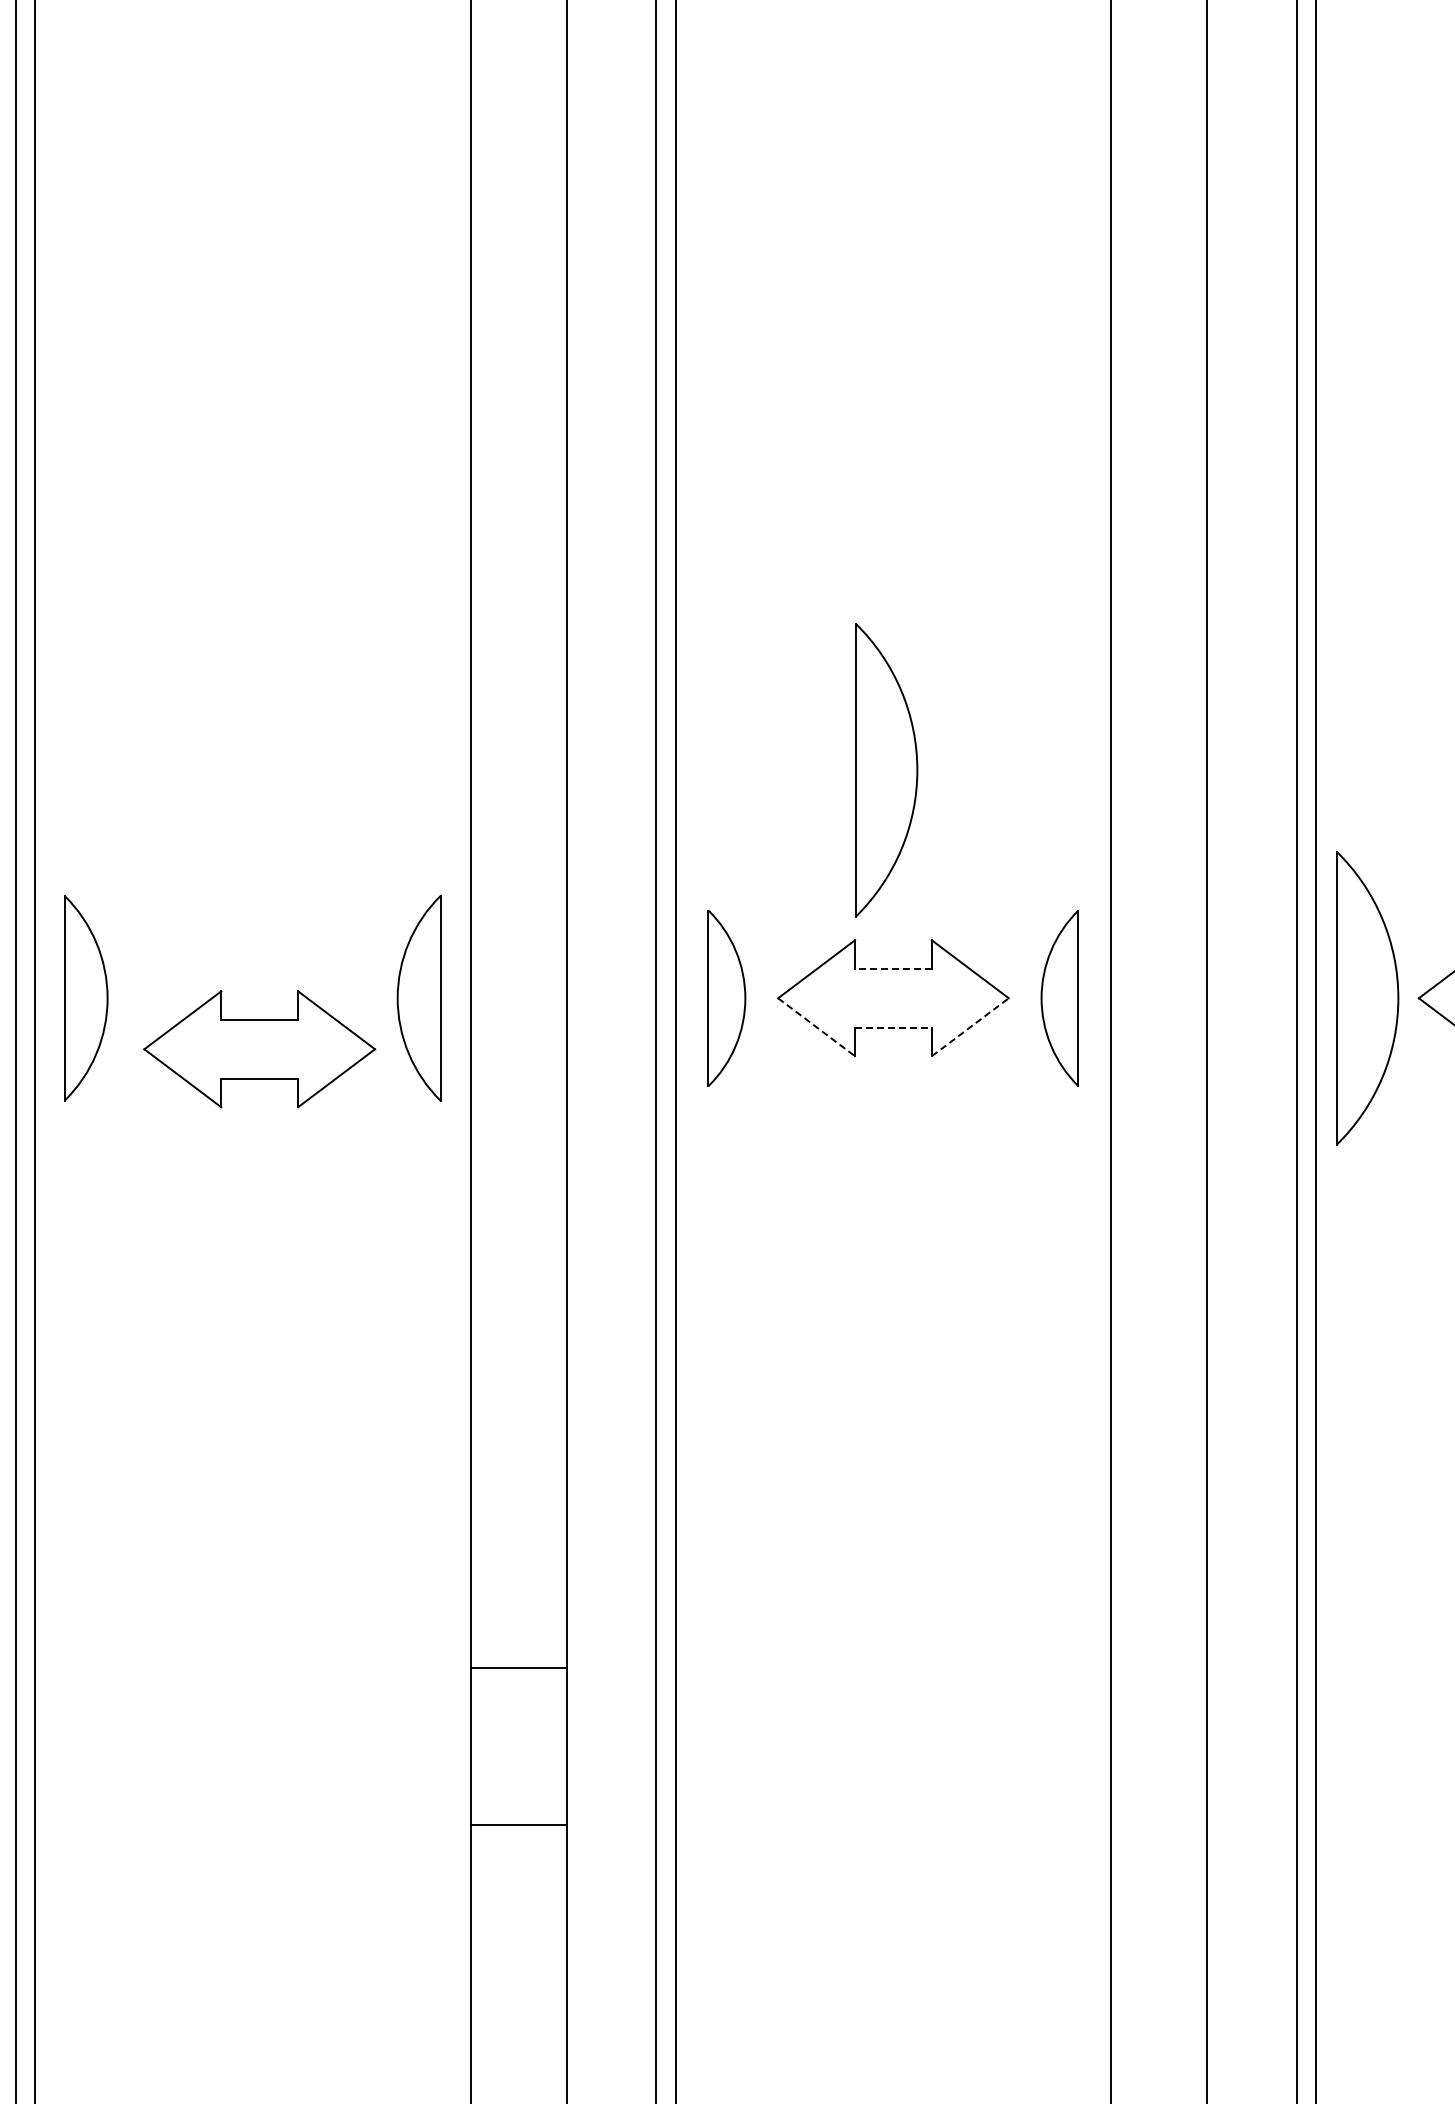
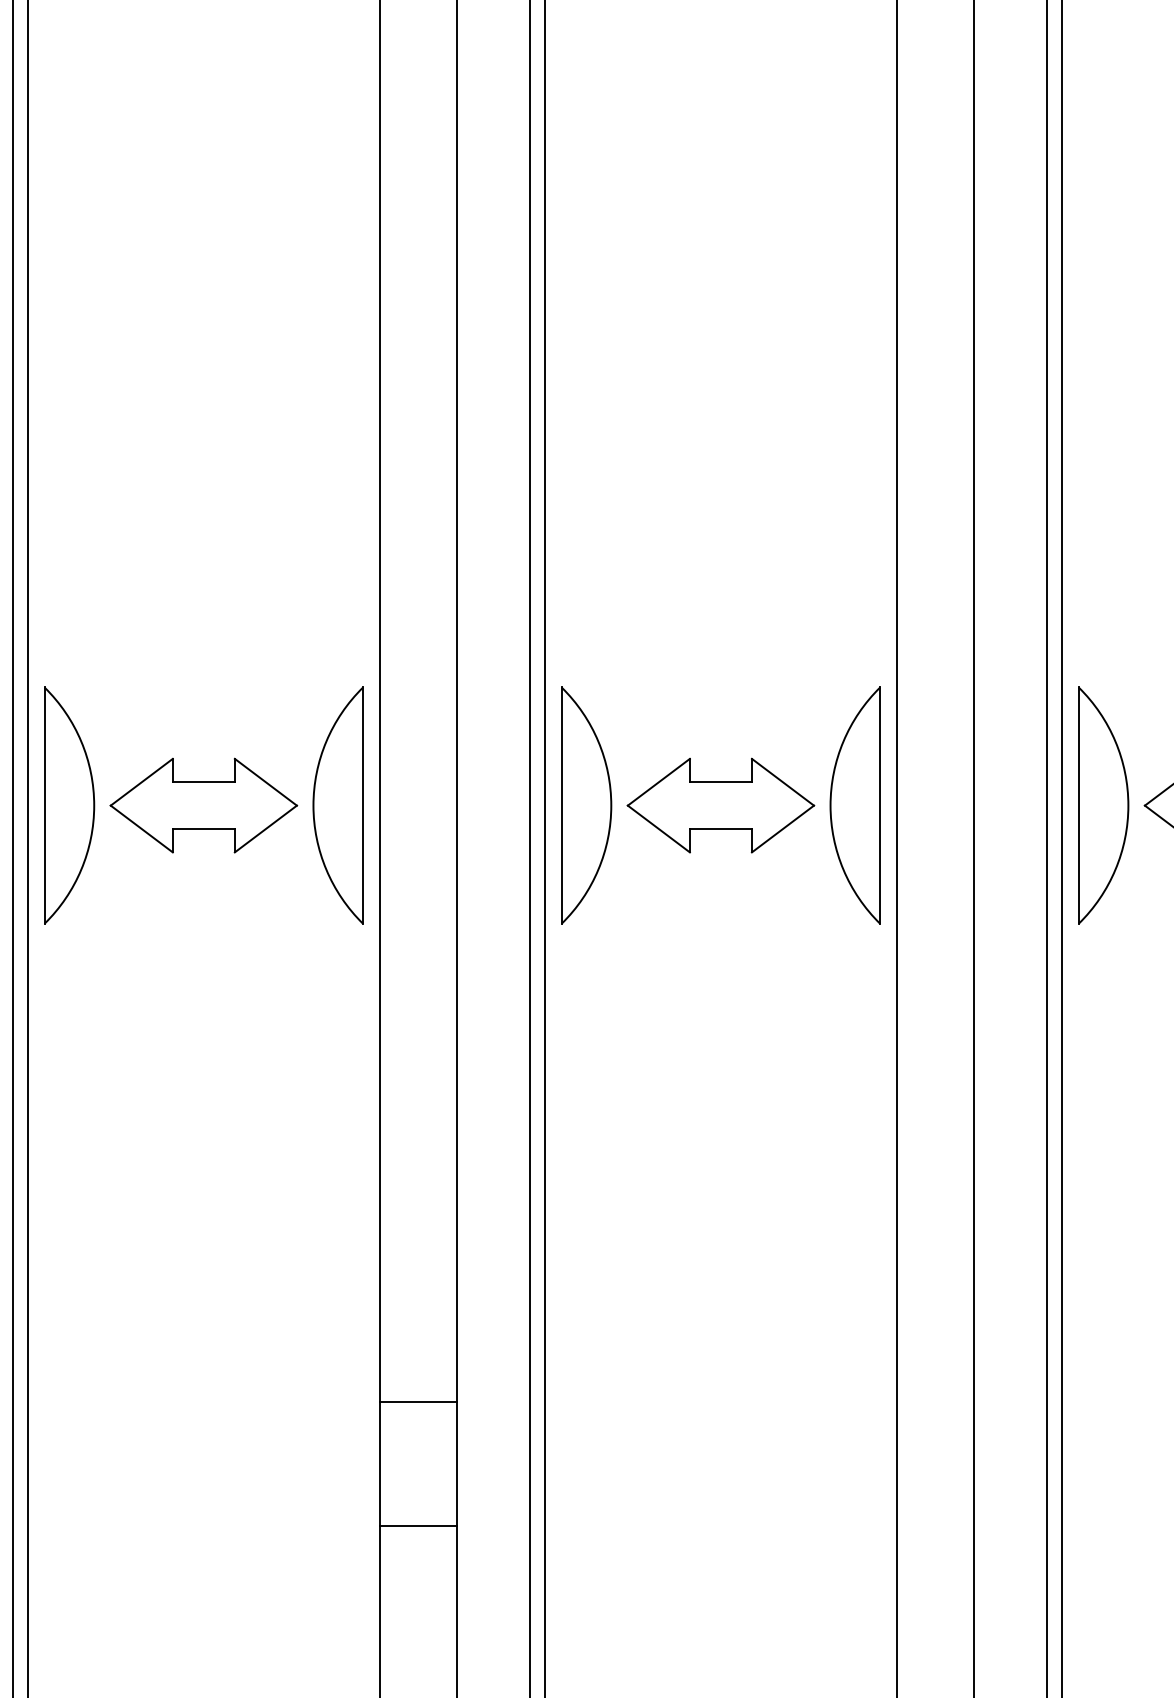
part: (886, 770) -> (715, 621), removed
line: (892, 968) -> (720, 781), dashed -> solid
part: (85, 998) -> (68, 805), size x1.43
part: (418, 998) -> (337, 805), size x1.43
part: (726, 998) -> (586, 805), size x1.67
part: (1059, 998) -> (854, 805), size x1.67
line: (970, 1026) -> (783, 828), dashed -> solid
line: (816, 1027) -> (658, 829), dashed -> solid
line: (893, 1027) -> (720, 829), dashed -> solid
part: (259, 1049) -> (203, 805), moved
line: (518, 1667) -> (418, 1402), moved
line: (518, 1825) -> (418, 1526), moved

